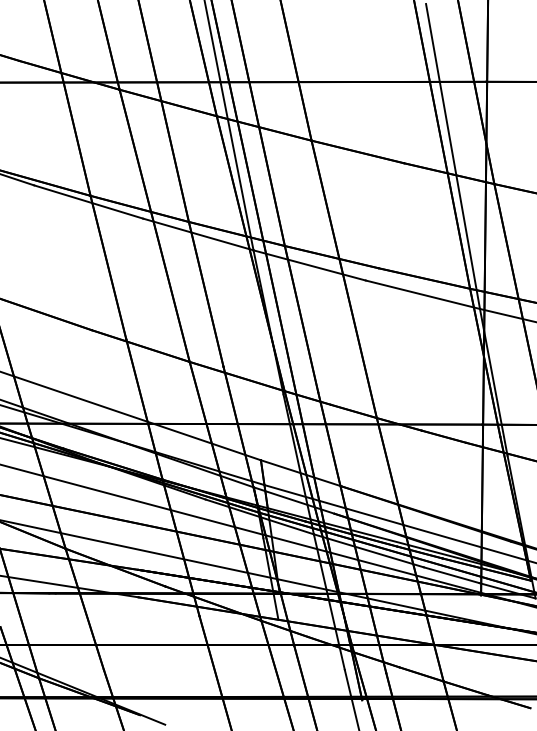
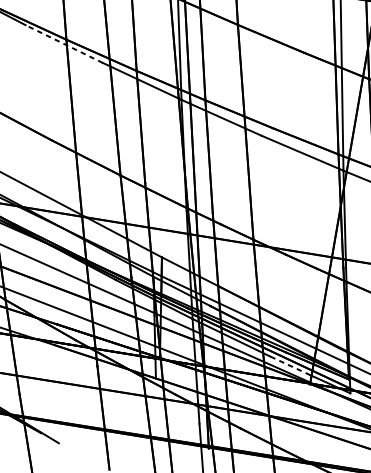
line: (88, 202) -> (64, 44), solid -> dashed
line: (451, 575) -> (290, 366), solid -> dashed

